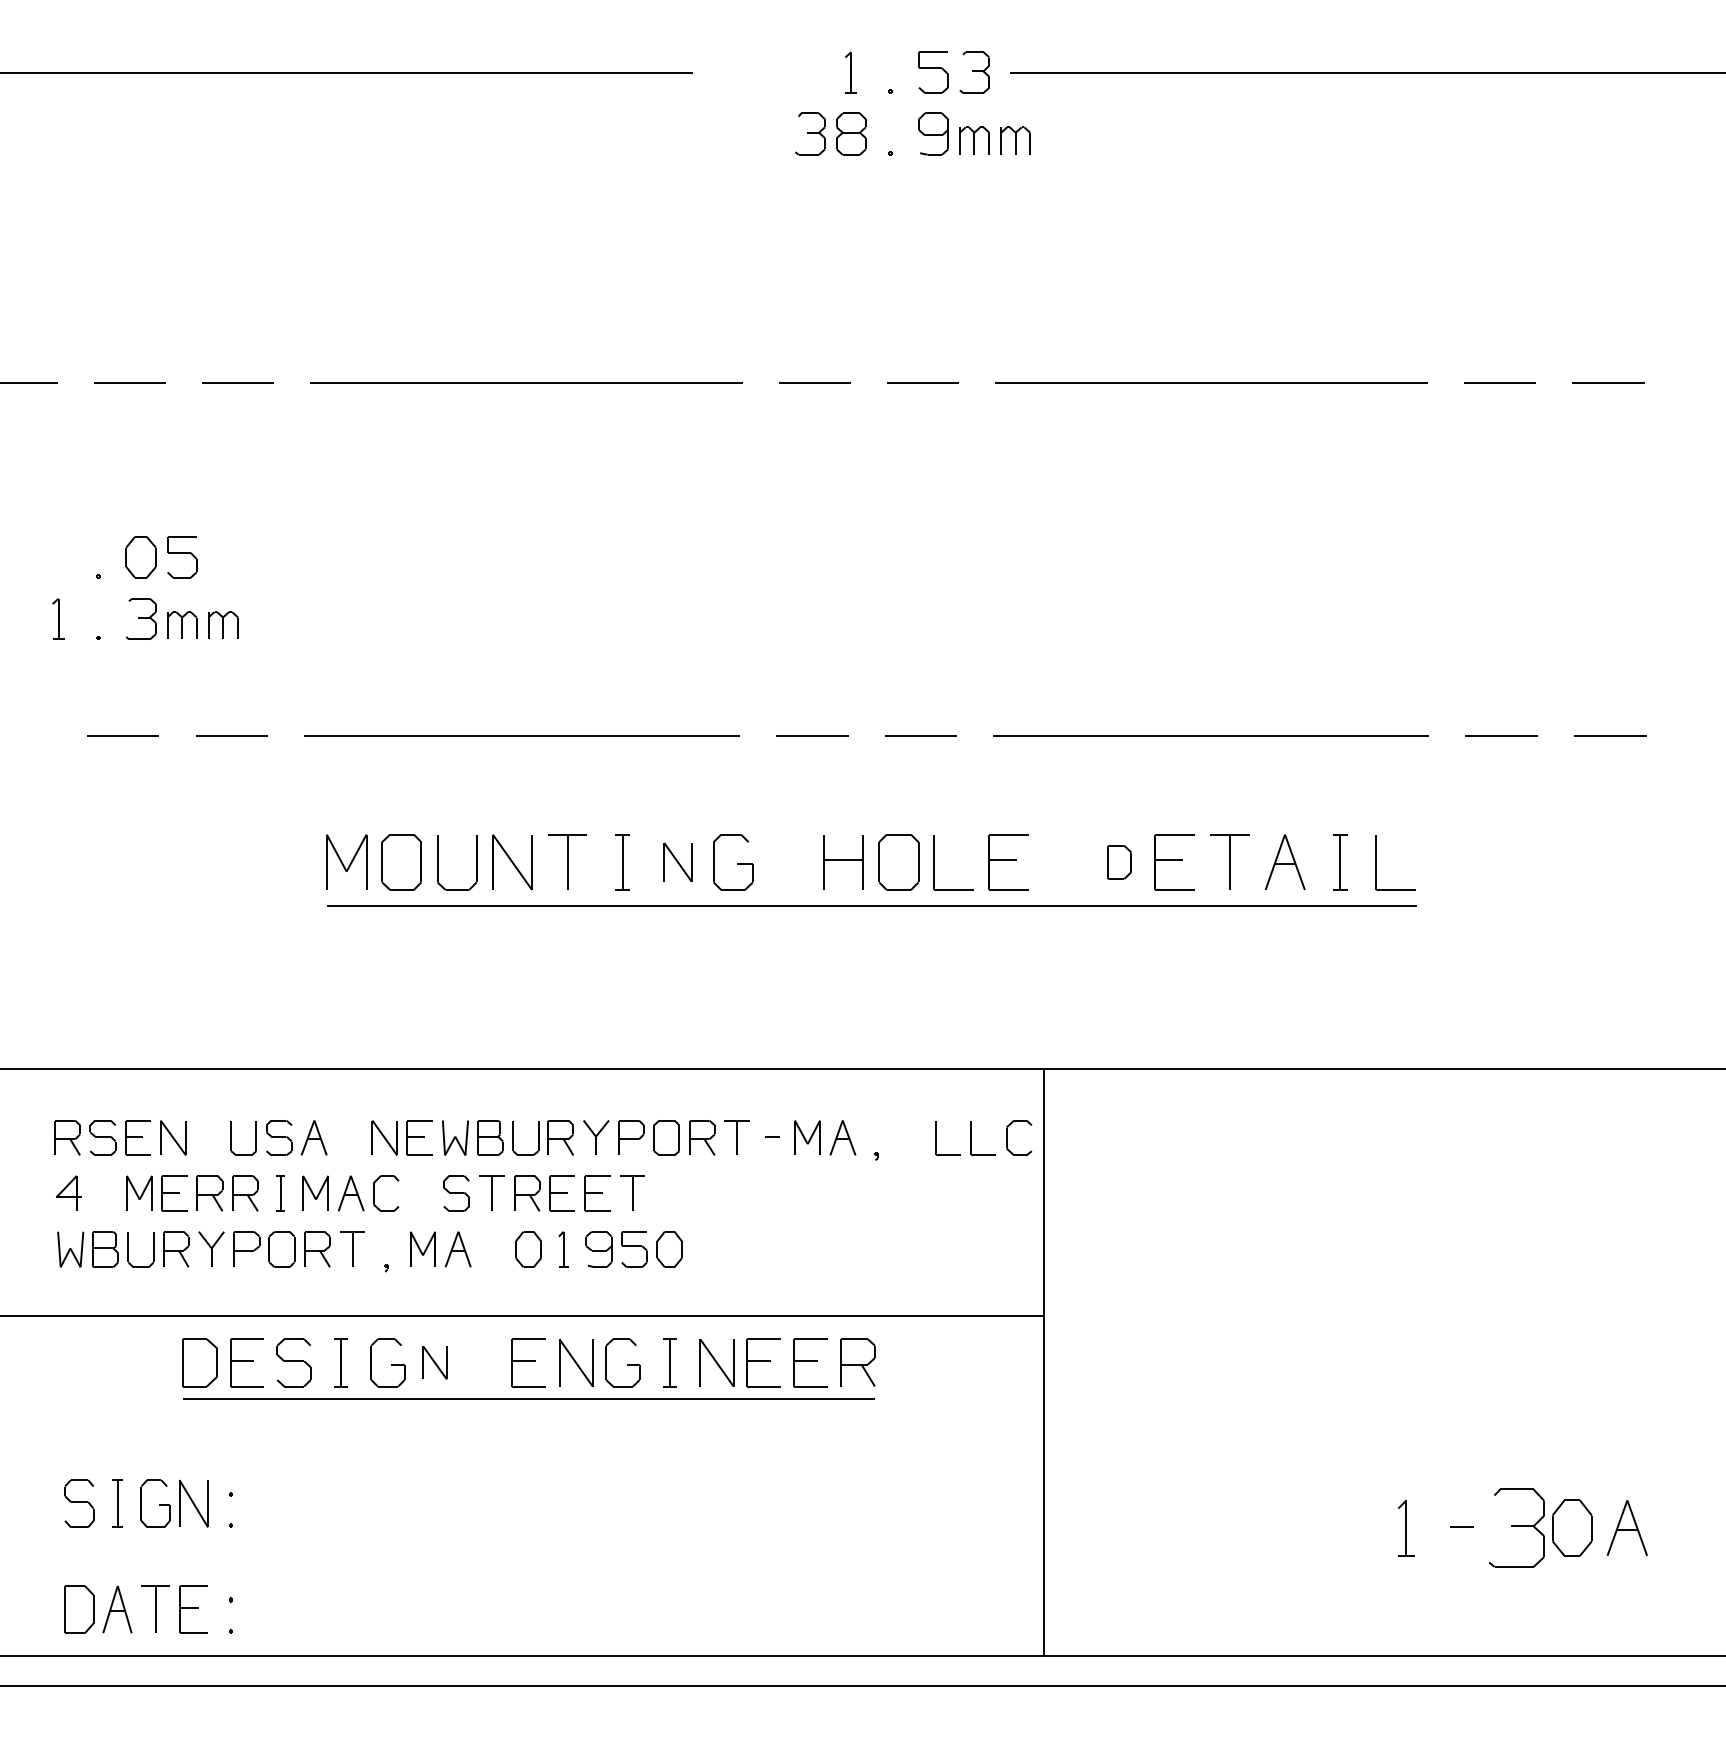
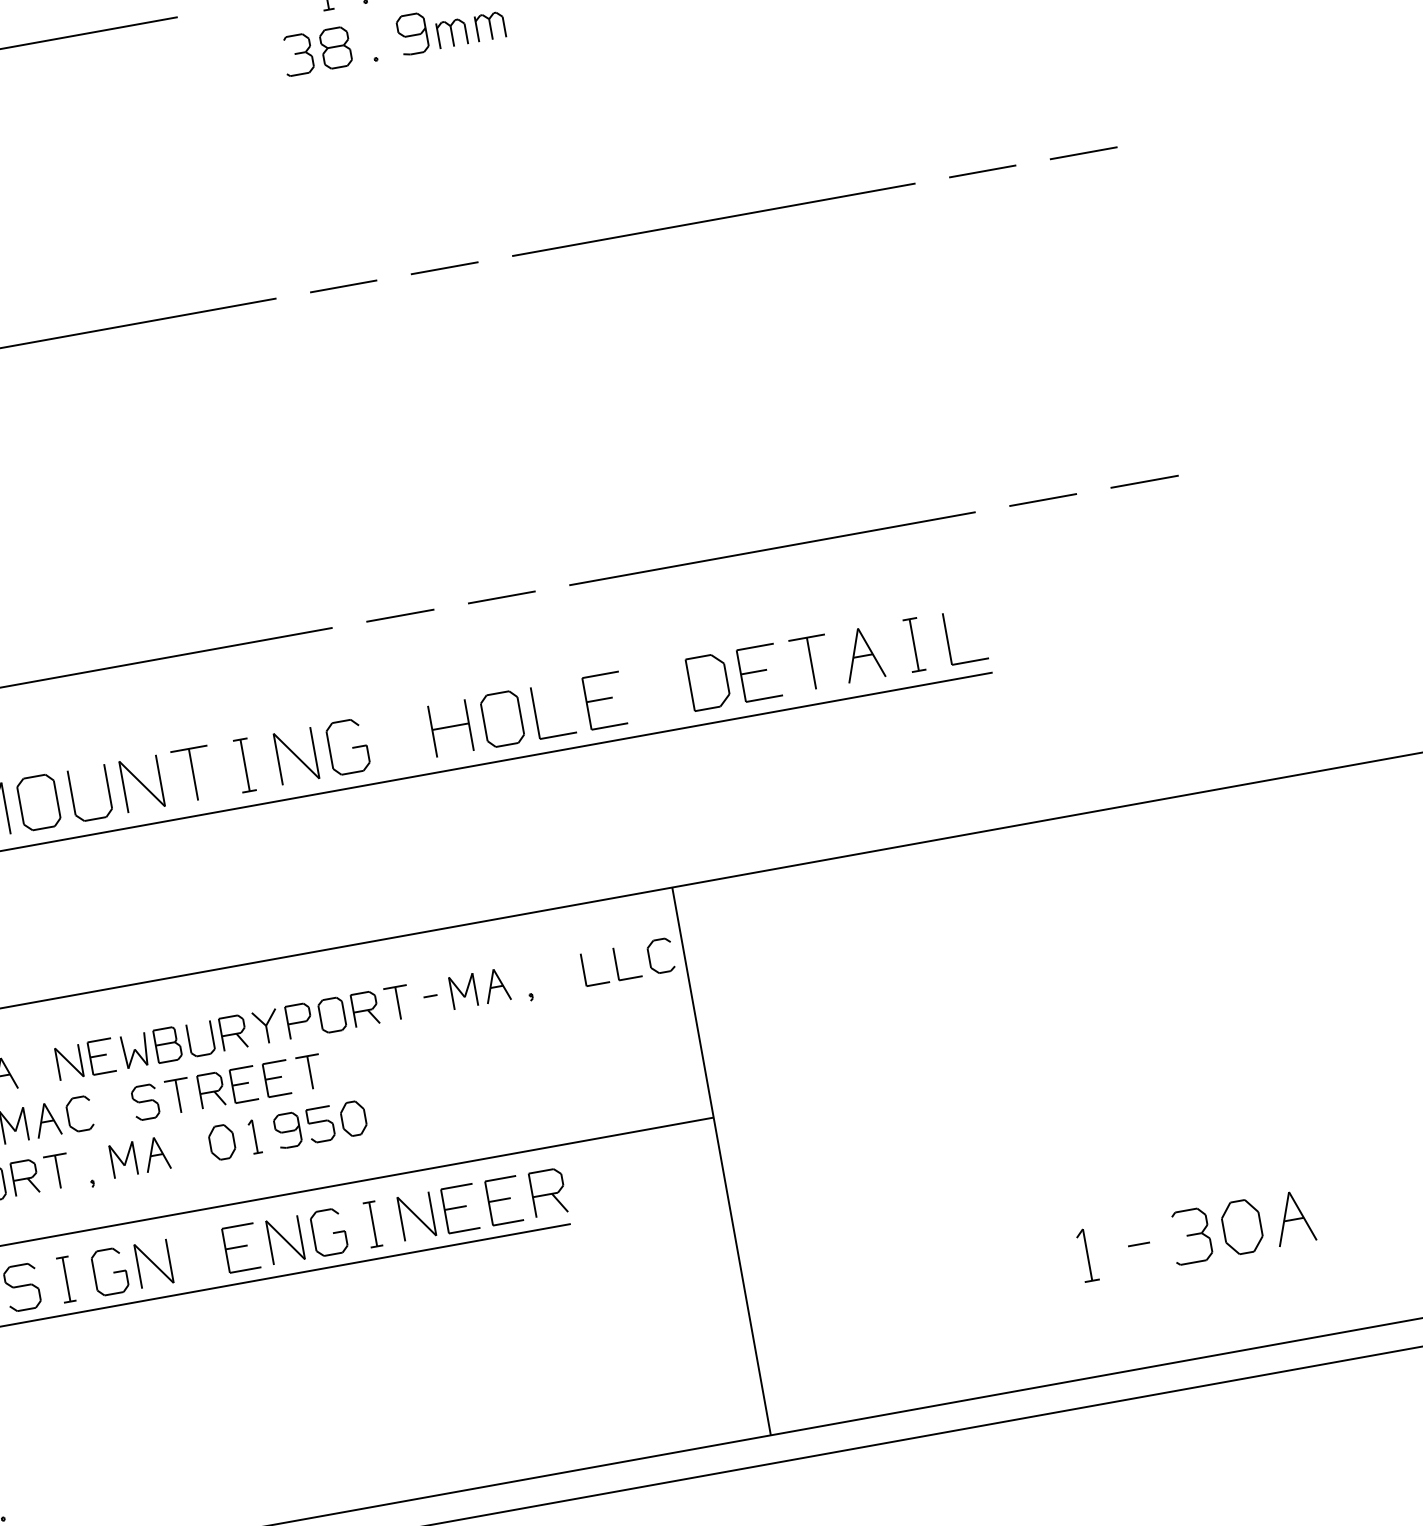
part: (677, 862) -> (296, 756), size x1.43
part: (1119, 862) -> (708, 682), size x1.67
part: (434, 1362) -> (153, 1263), size x1.43
part: (1517, 1527) -> (1191, 1235), size x0.71

